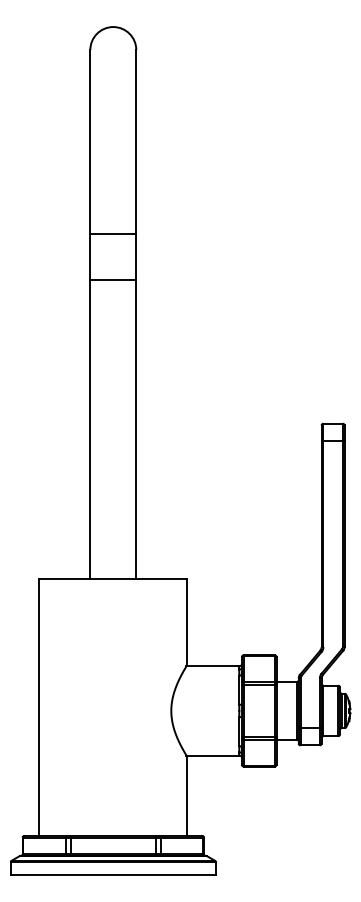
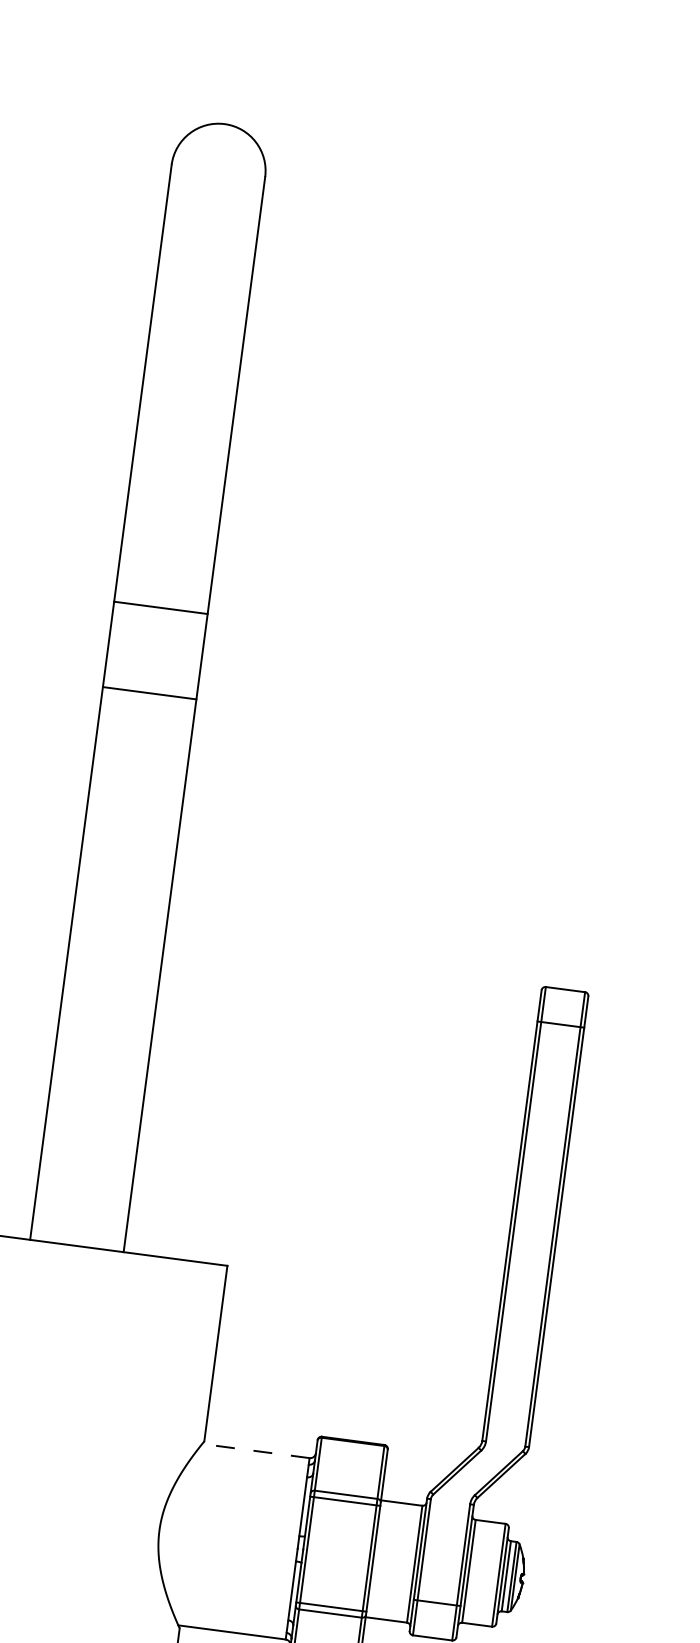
line: (113, 233) -> (161, 607), moved
line: (113, 279) -> (150, 692), moved
line: (212, 666) -> (255, 1451), solid -> dashed

